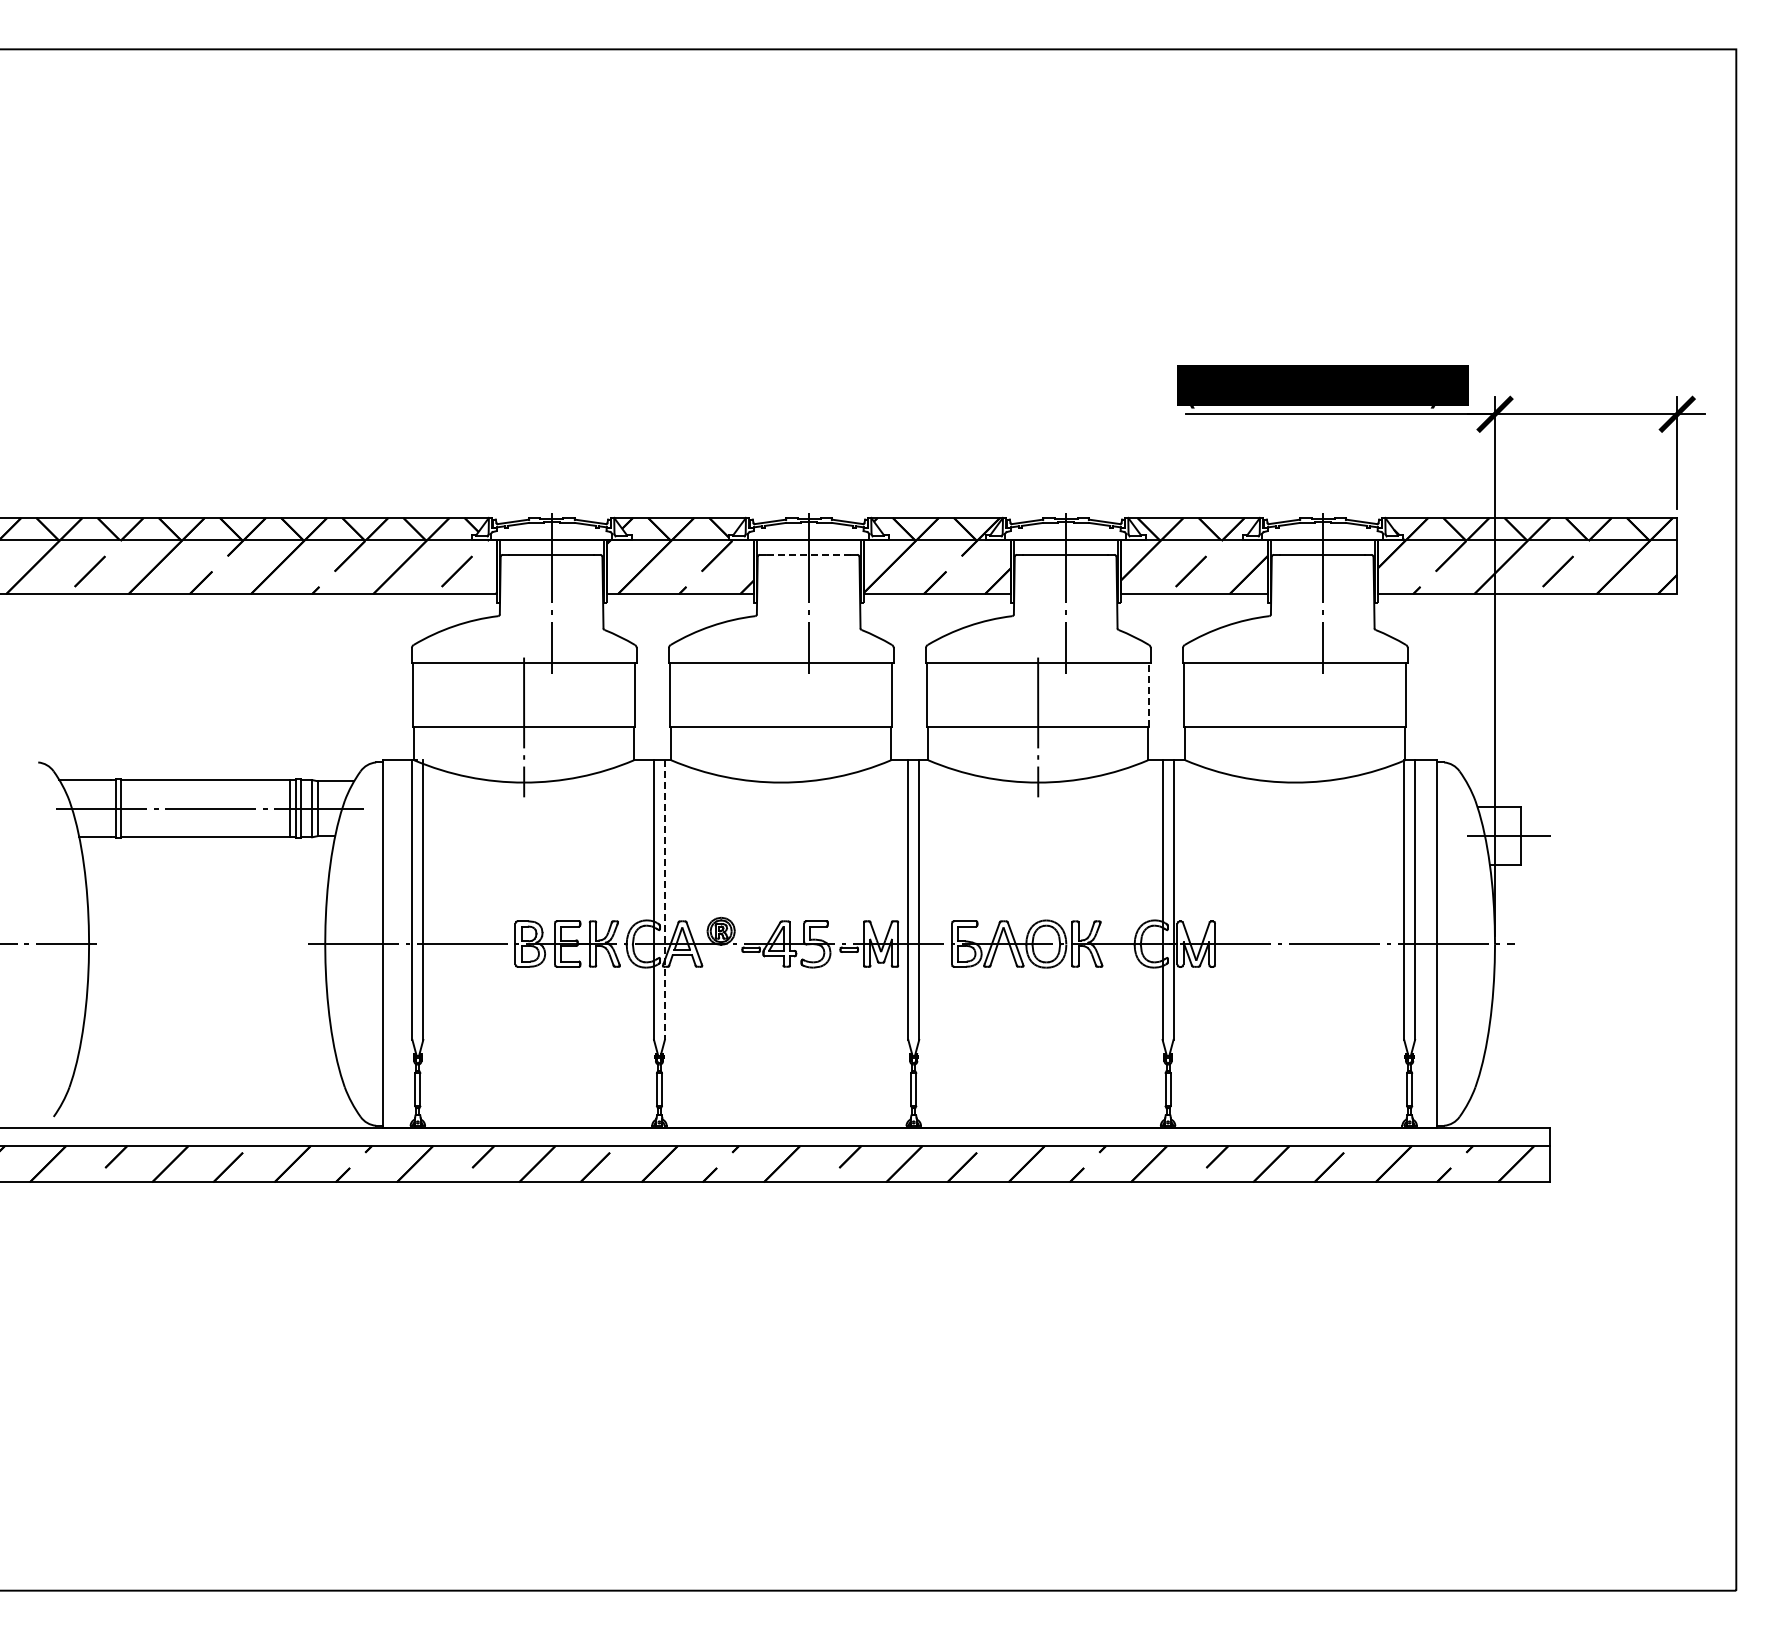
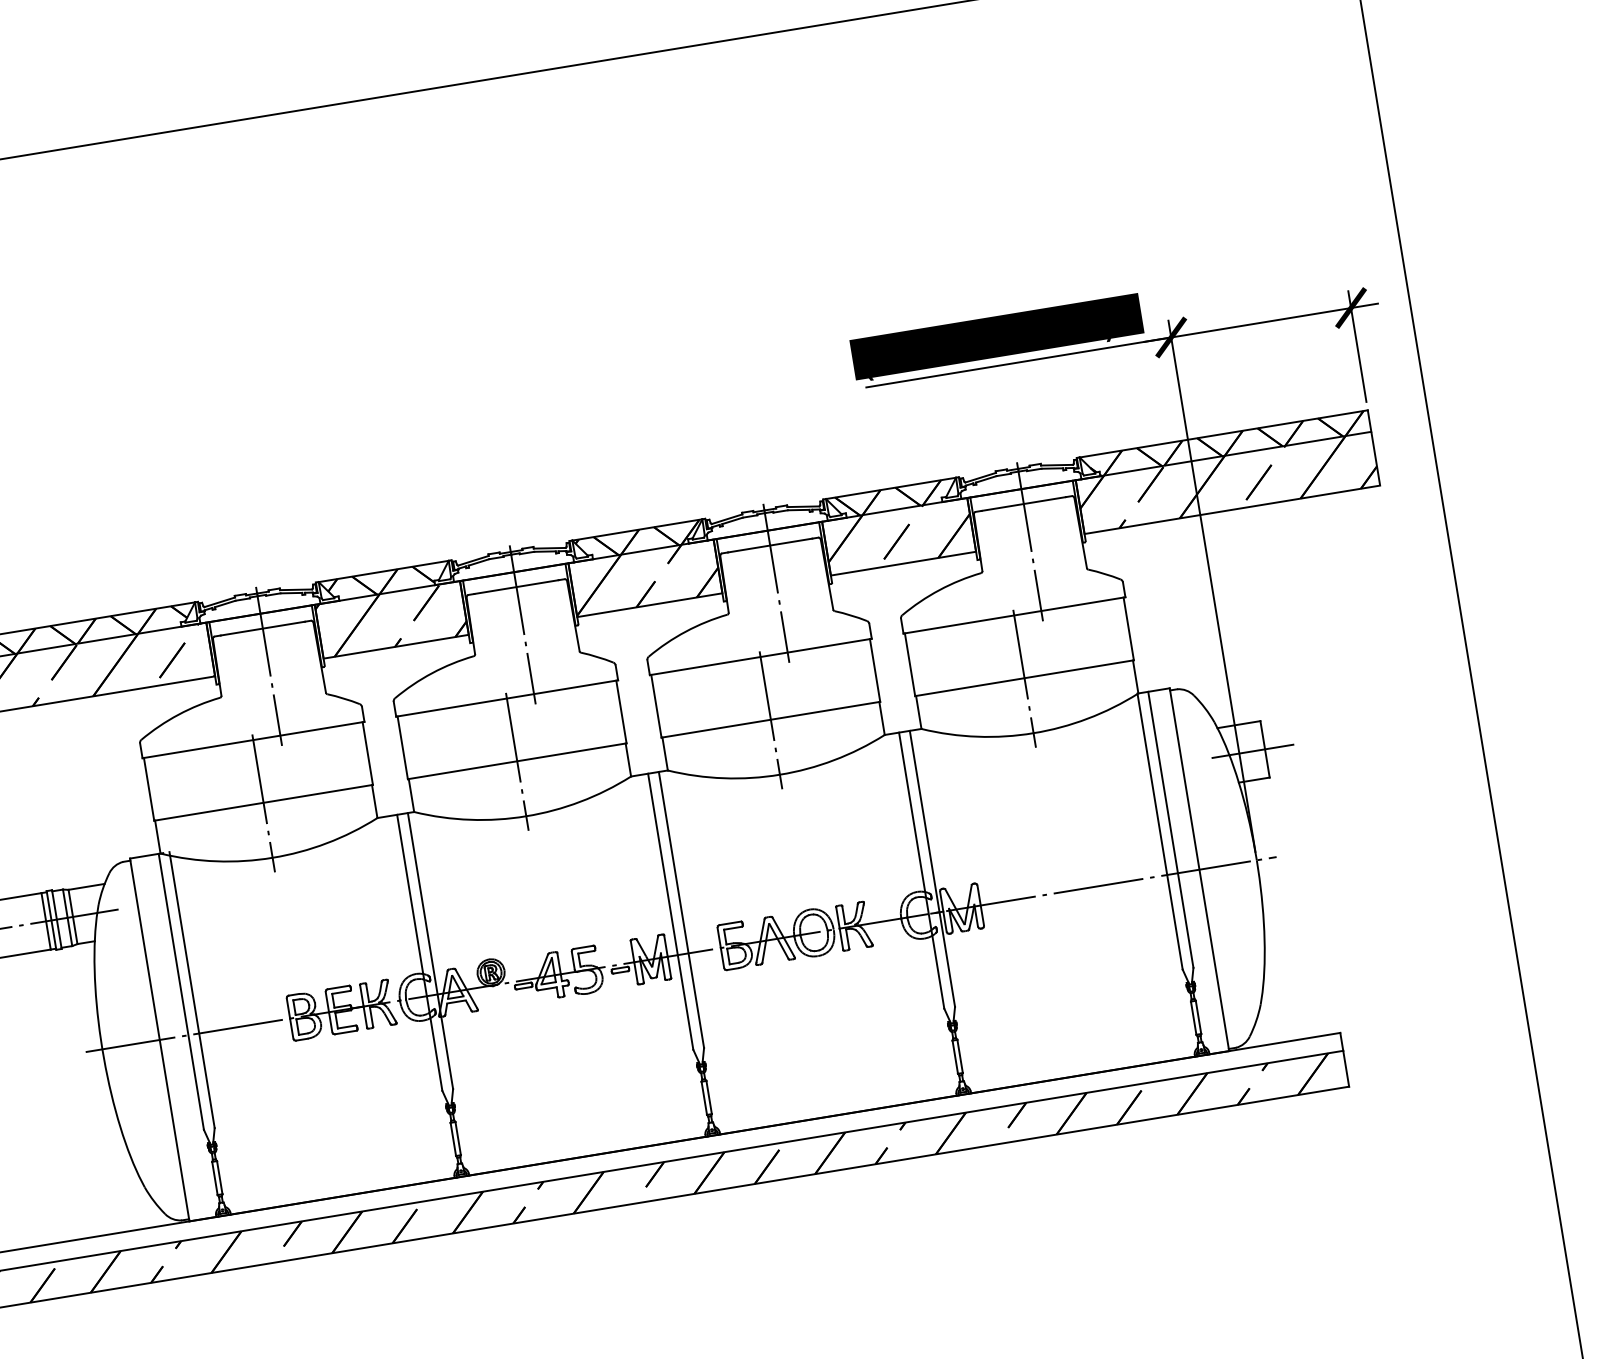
line: (808, 554) -> (516, 586), dashed -> solid
line: (1149, 695) -> (875, 670), dashed -> solid
line: (781, 727) -> (517, 761), added
line: (1295, 727) -> (1024, 678), added
line: (664, 900) -> (430, 951), dashed -> solid

